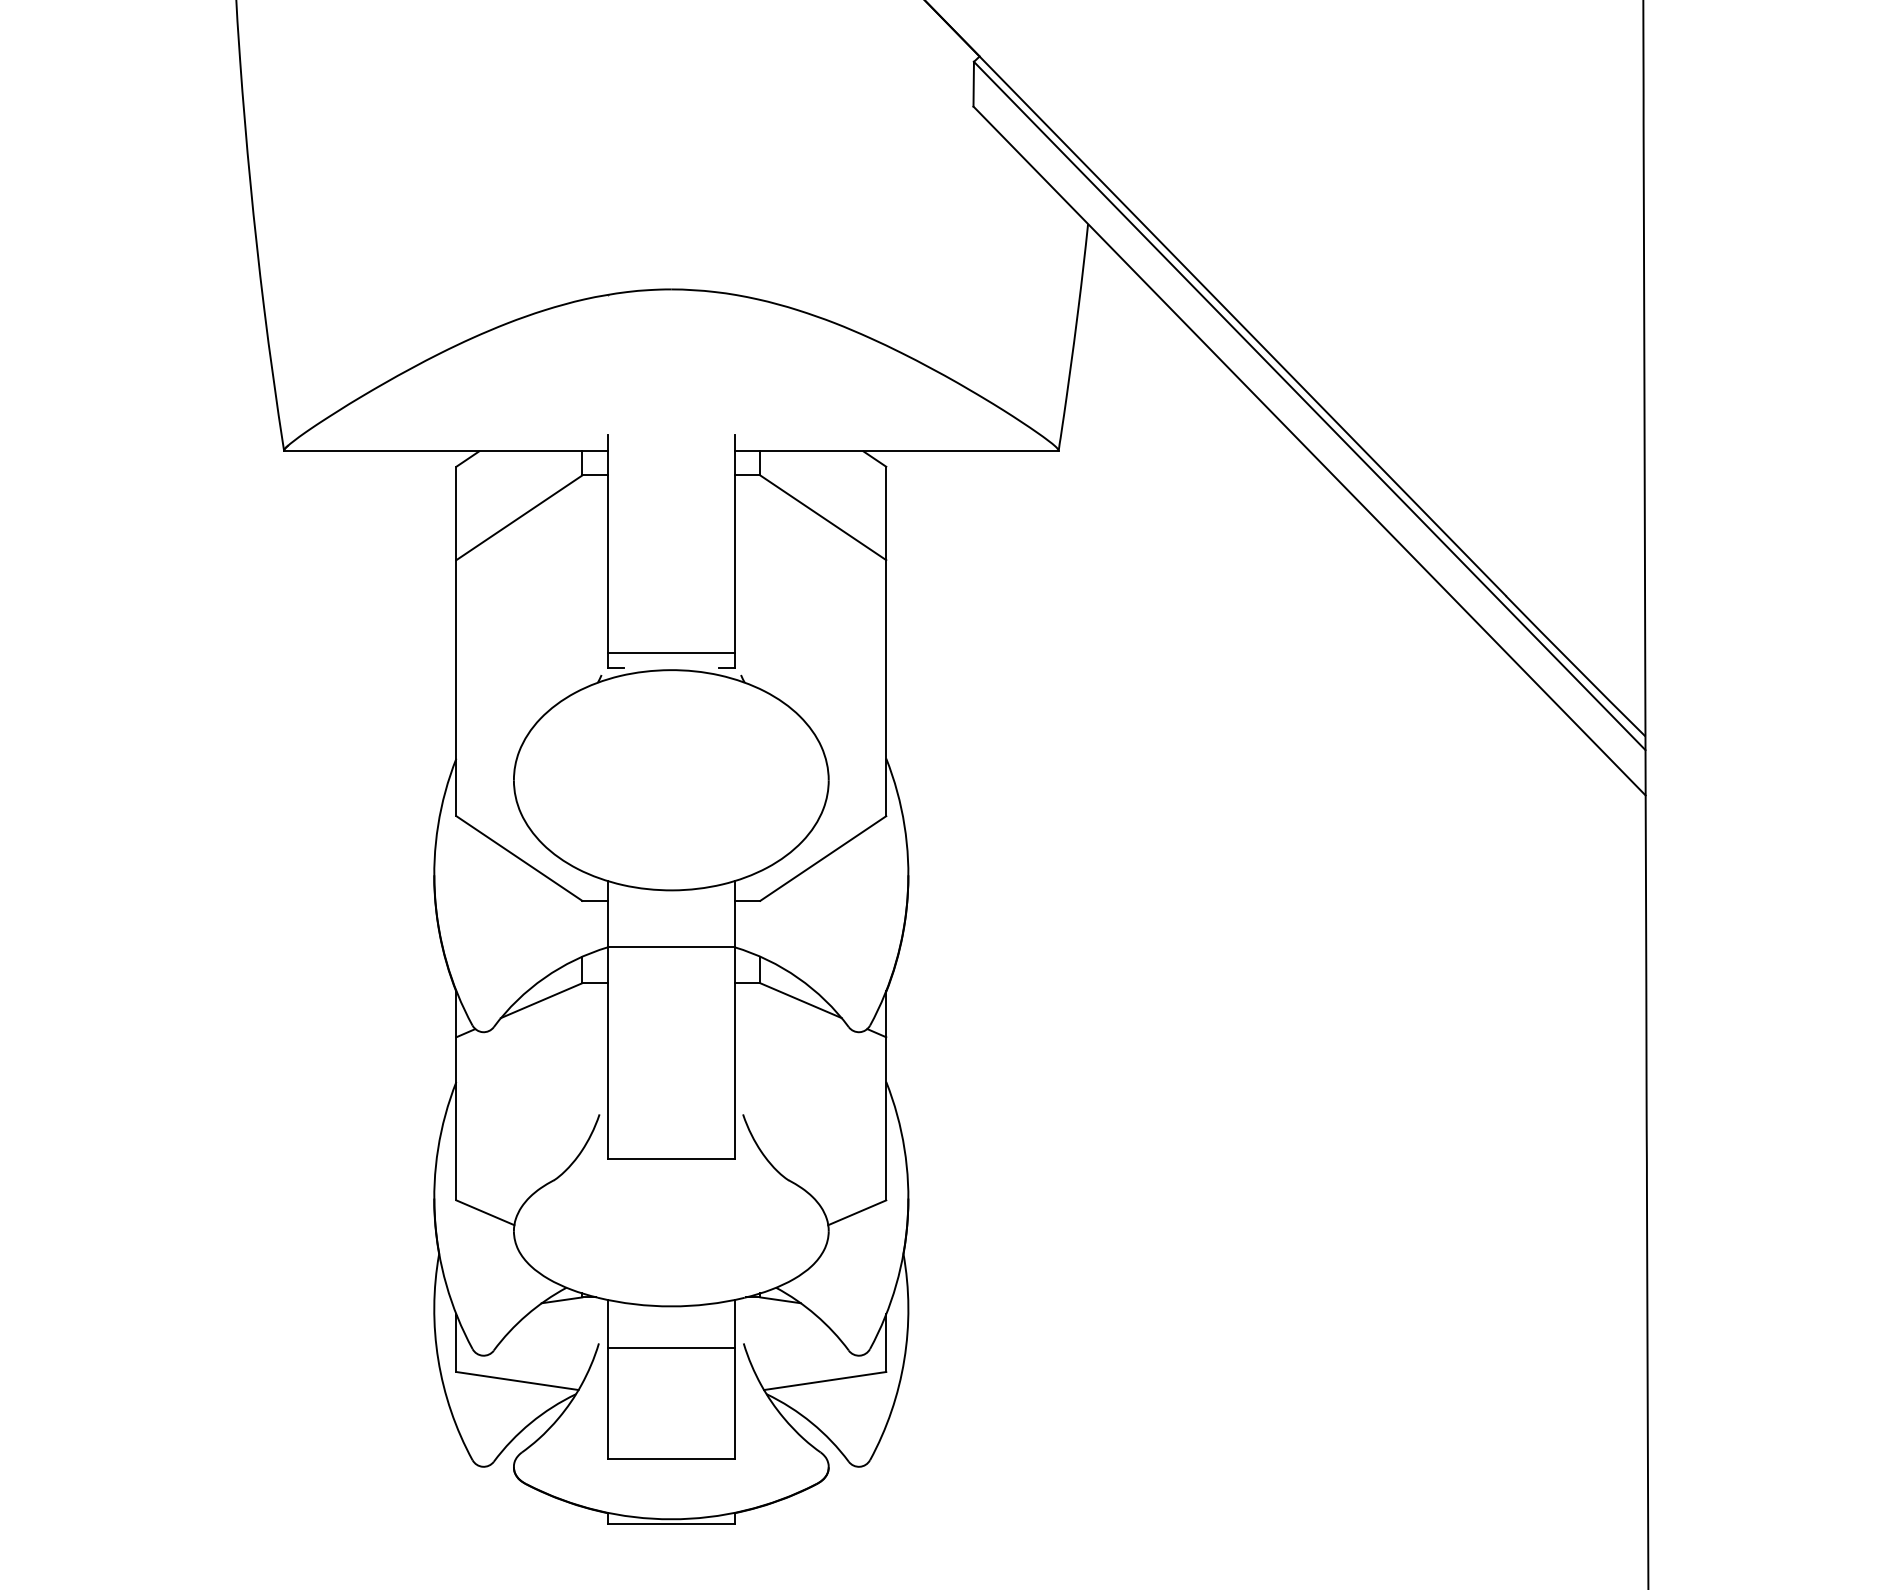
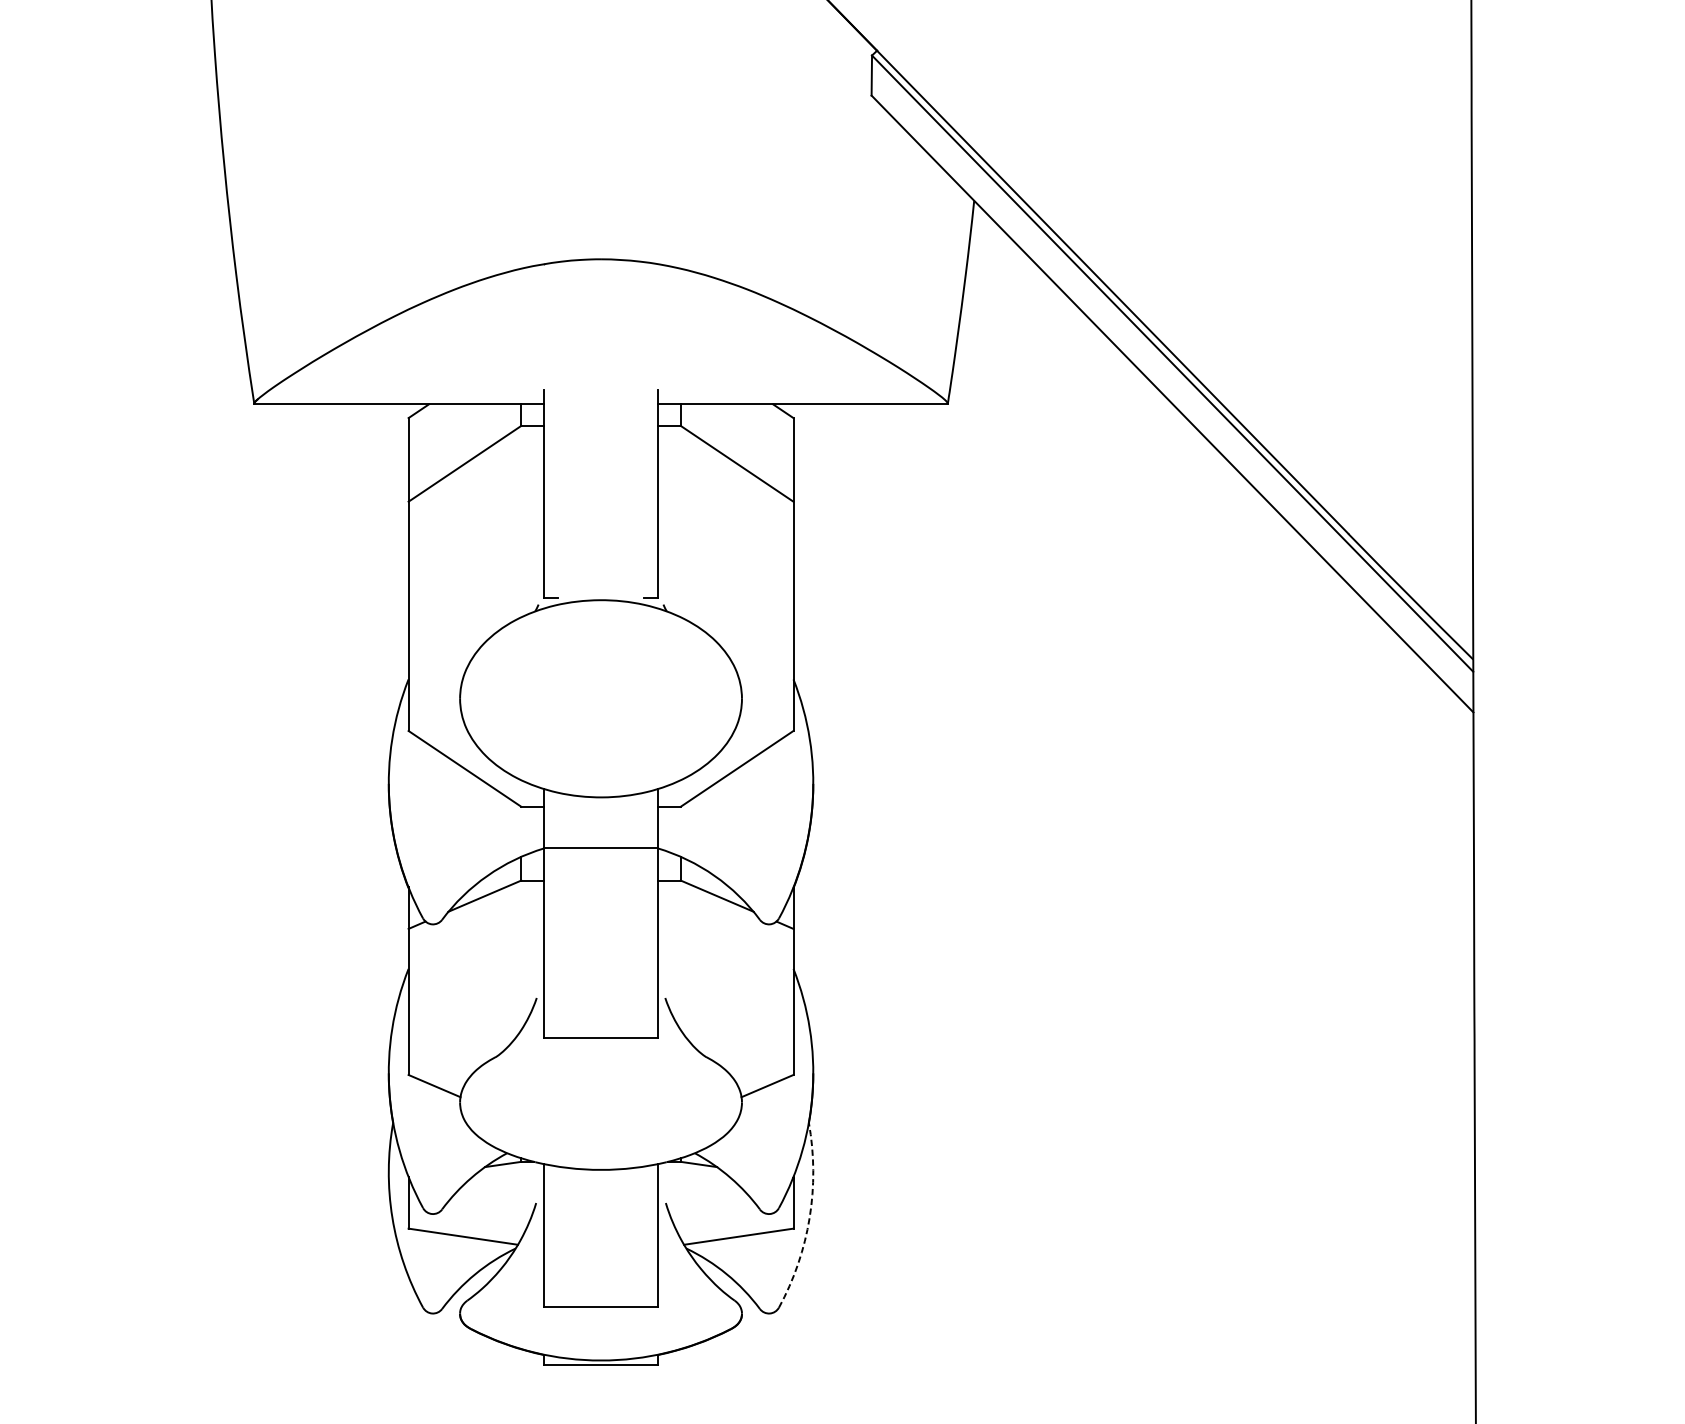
line: (671, 653) -> (601, 585), removed
line: (671, 1348) -> (601, 1207), removed
arc: (904, 1359) -> (809, 1217), solid -> dashed

